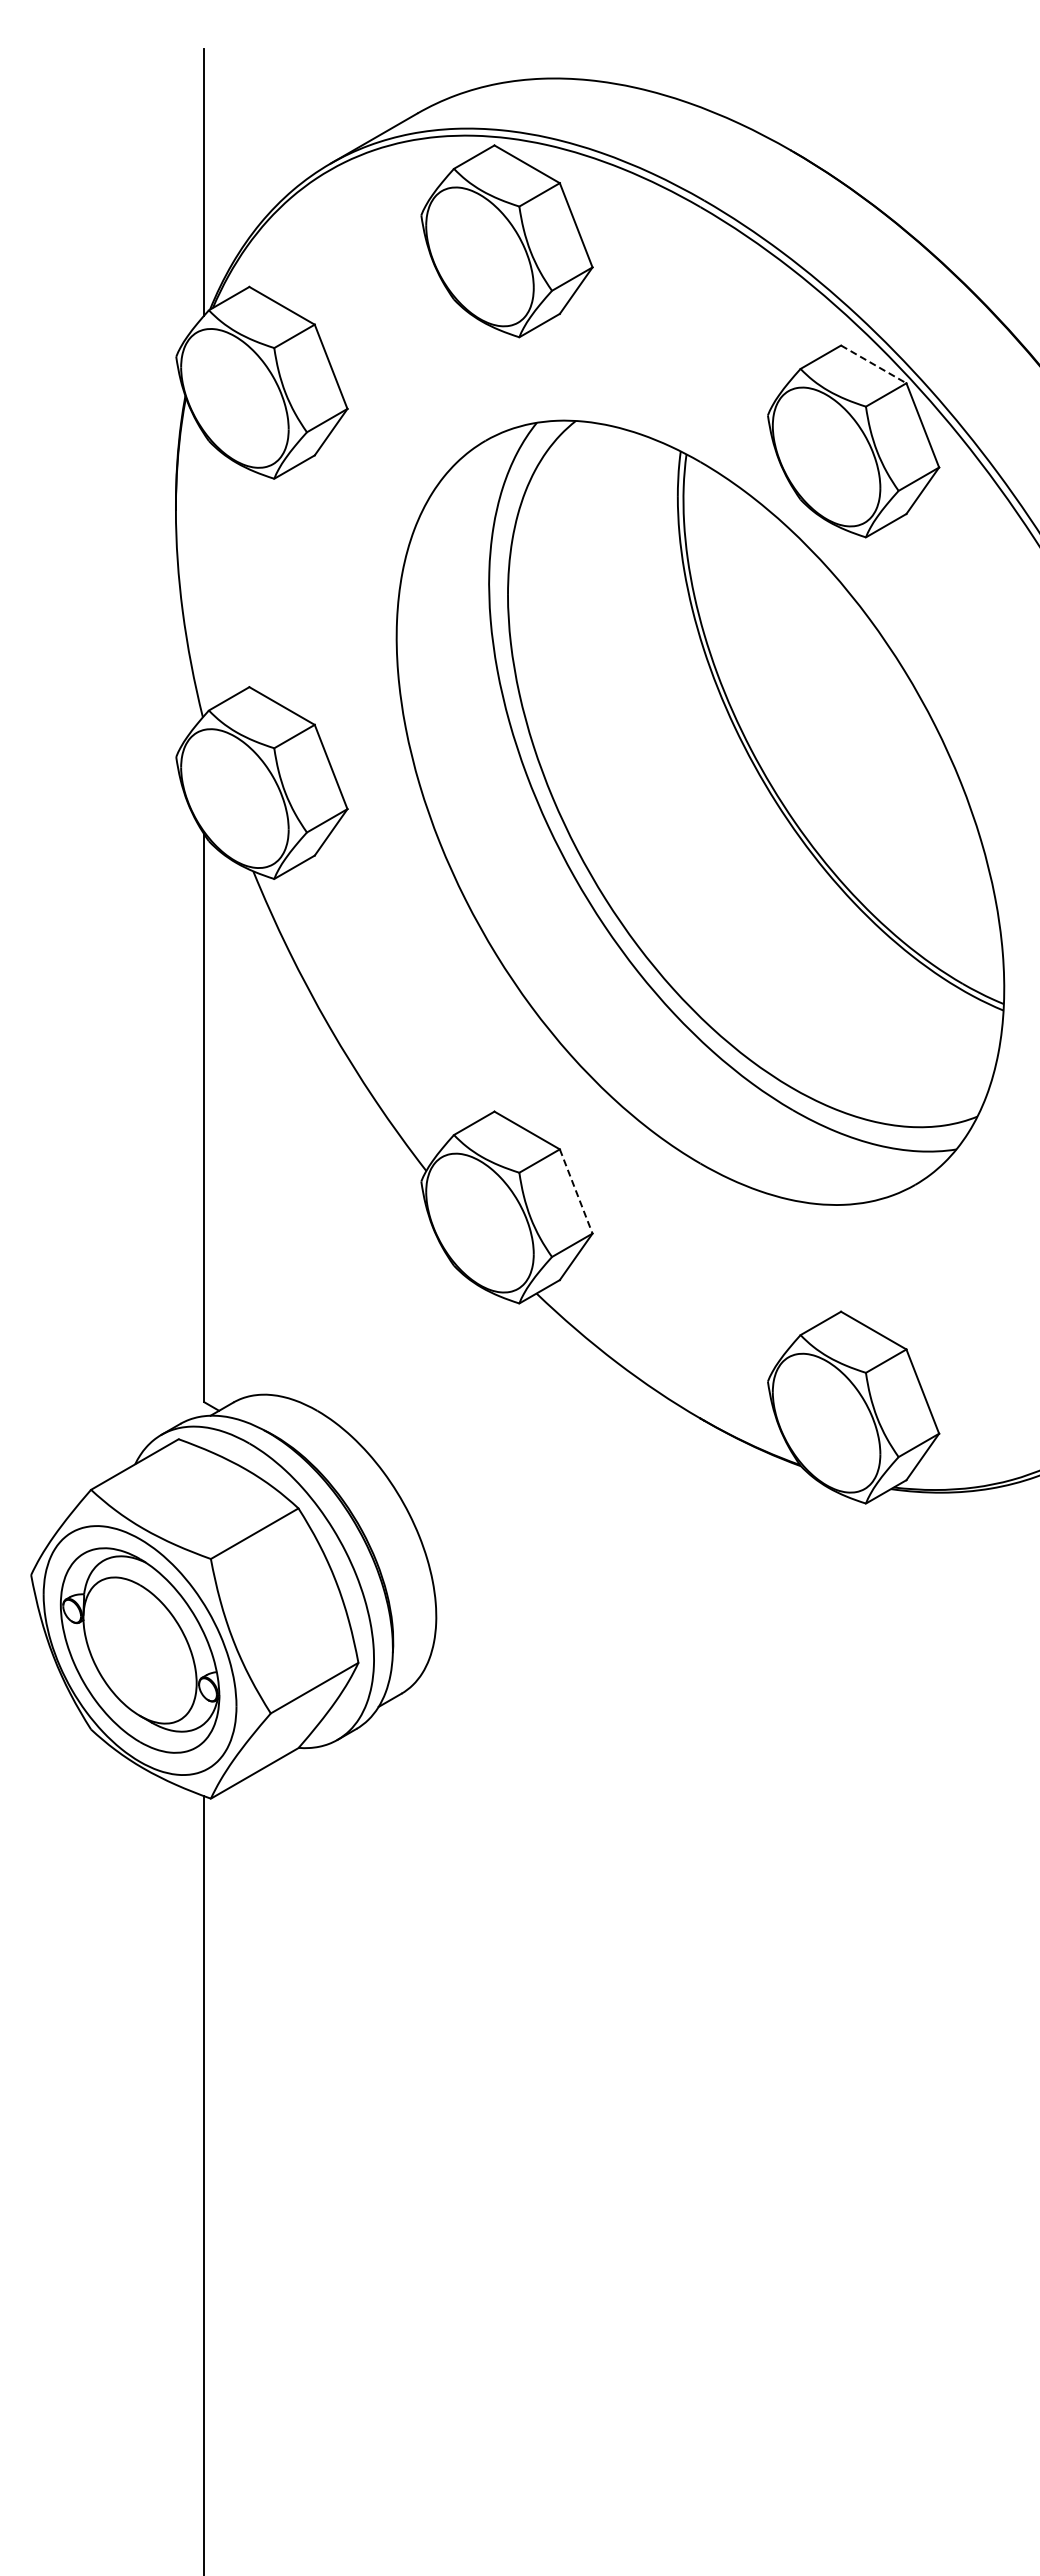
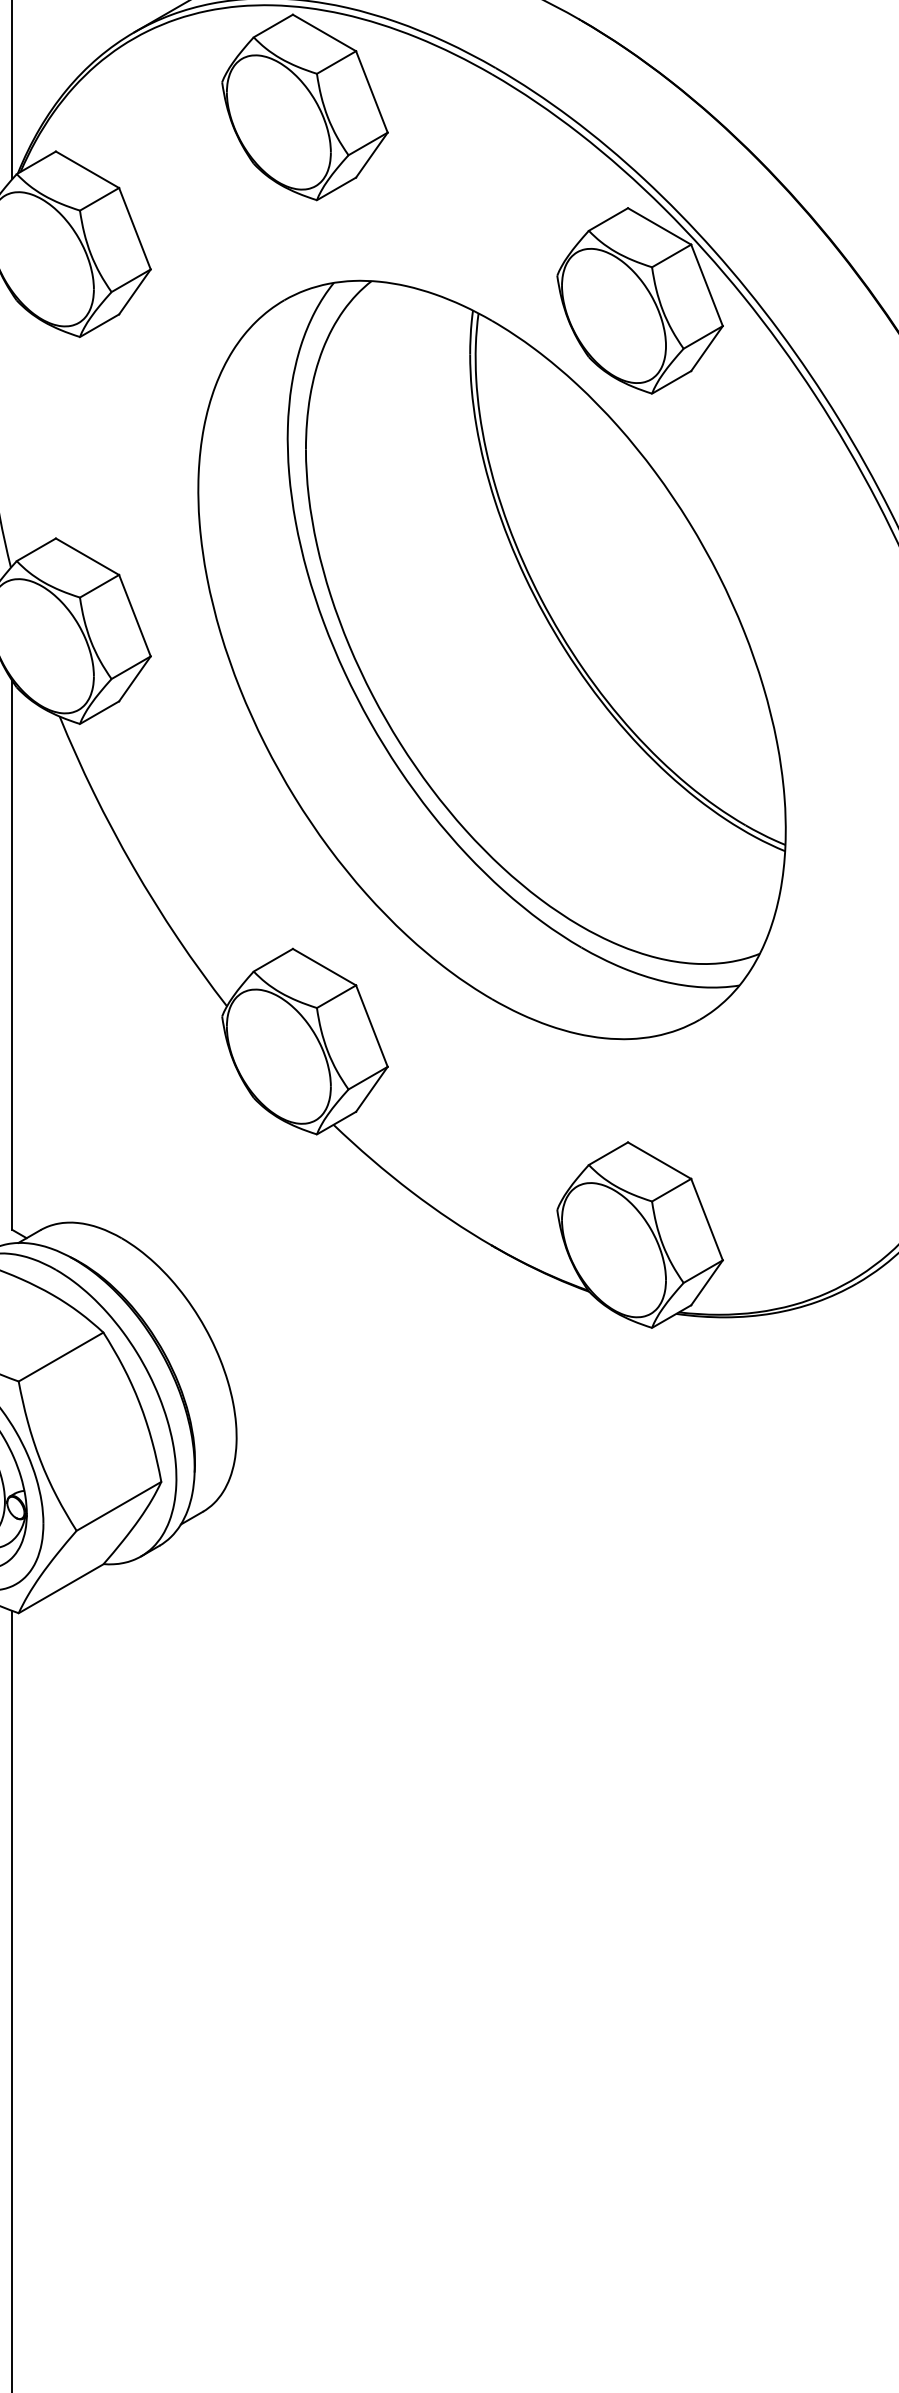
line: (873, 364) -> (659, 226), dashed -> solid
line: (576, 1191) -> (372, 1026), dashed -> solid

